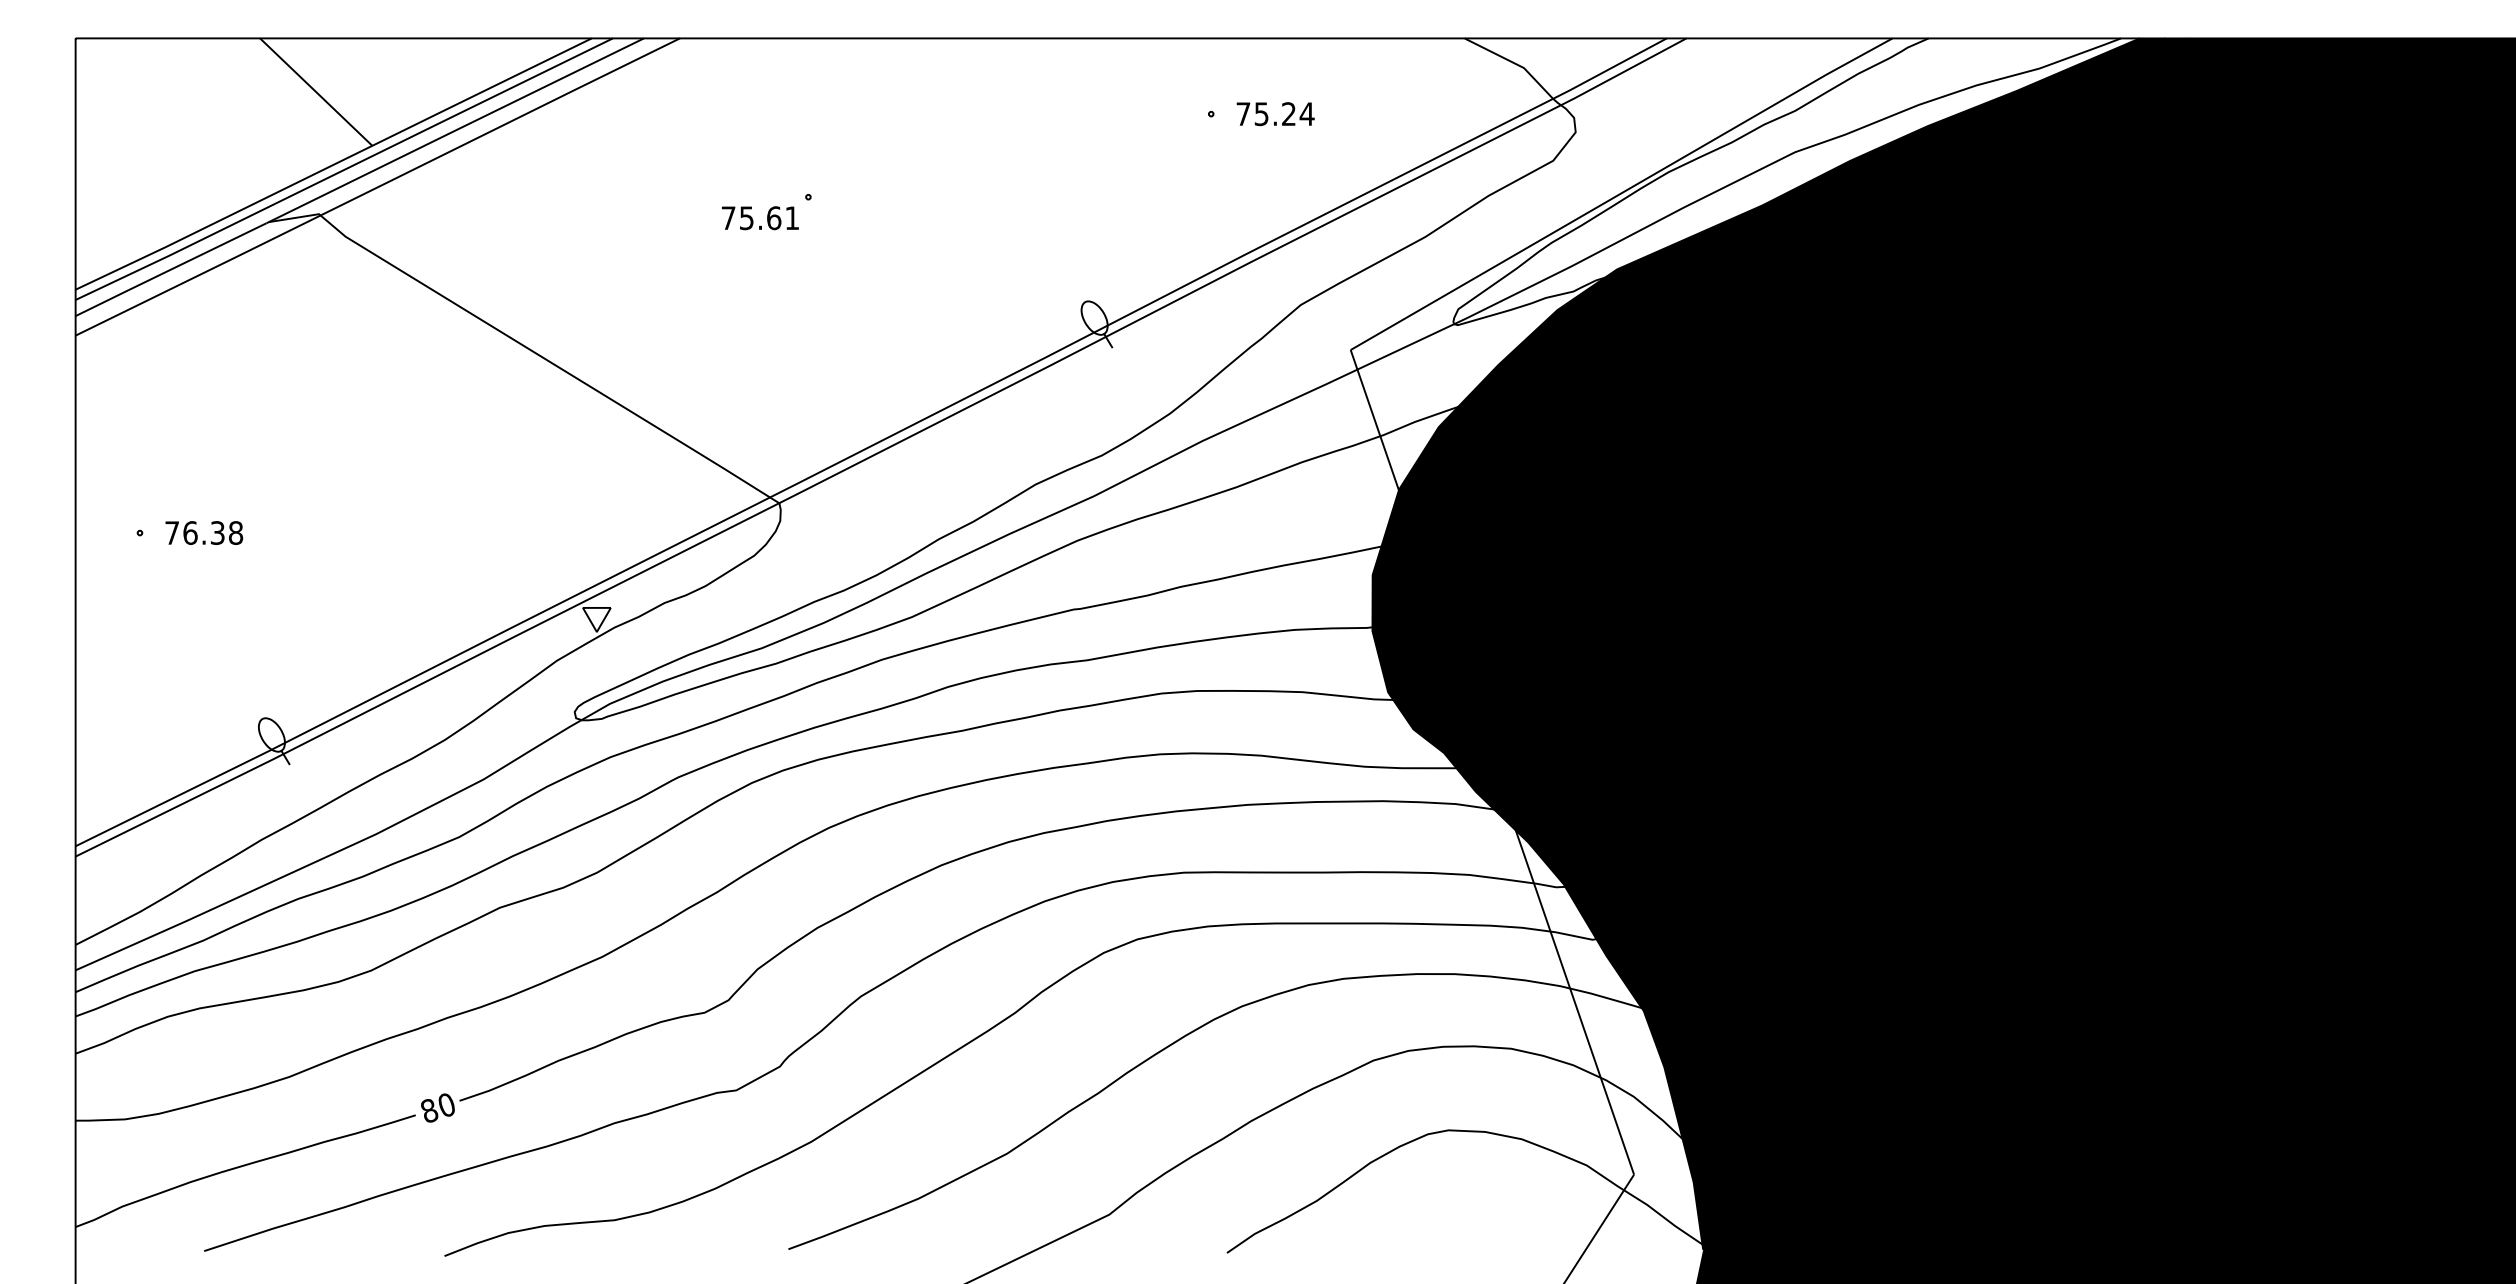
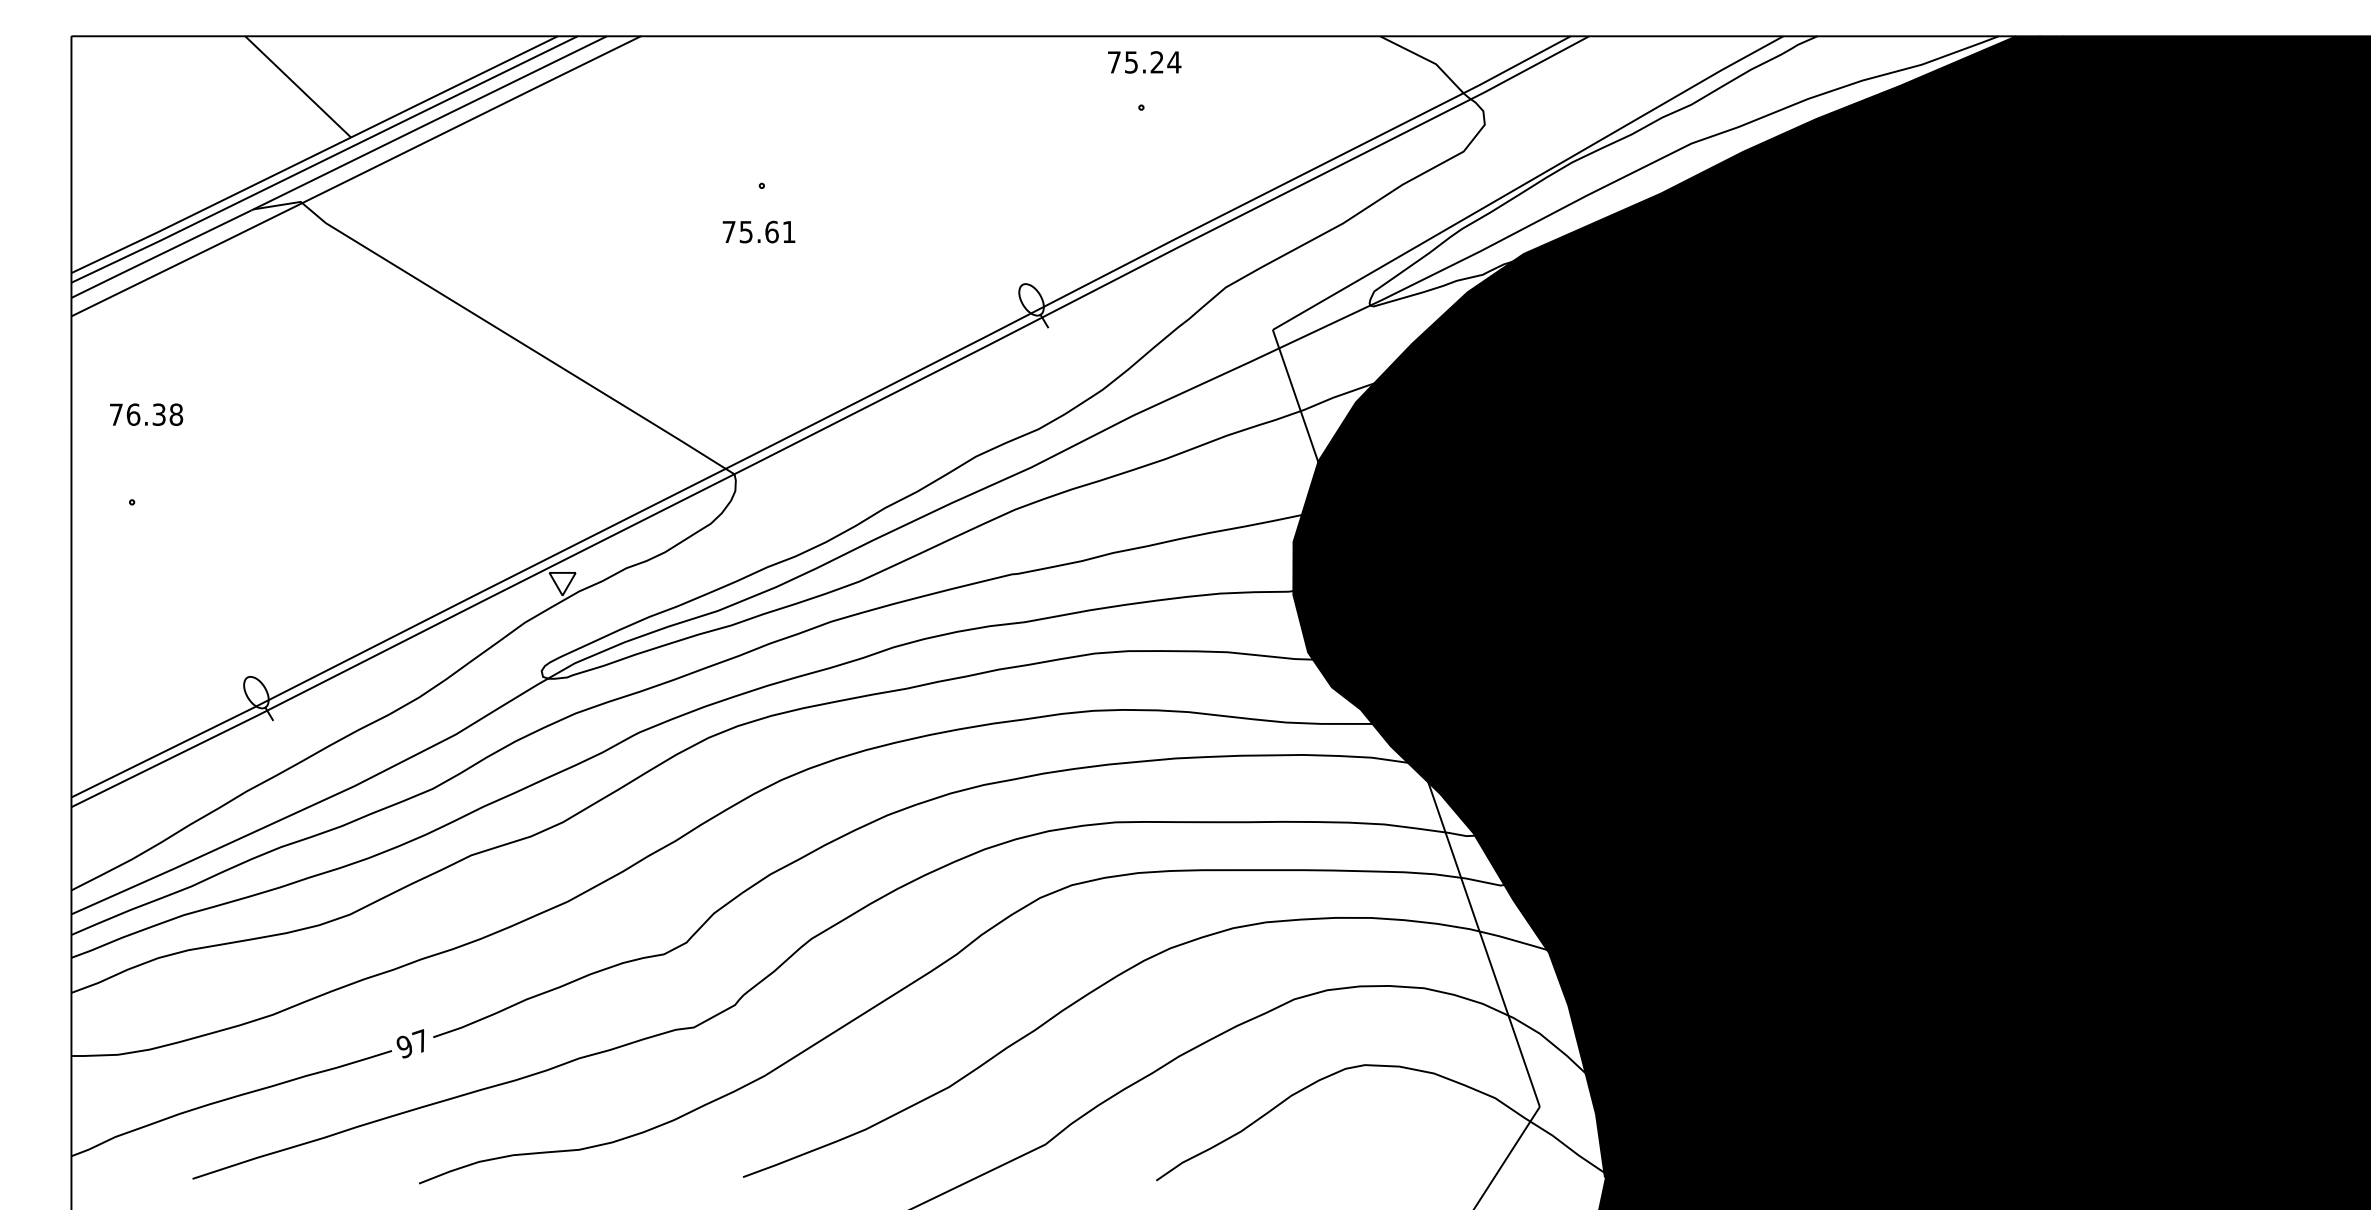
text: (1275, 114) -> (1144, 62), moved
text: (760, 218) -> (759, 232), moved
text: (204, 532) -> (146, 414), moved
text: (437, 1107) -> (412, 1043), 80 -> 97

